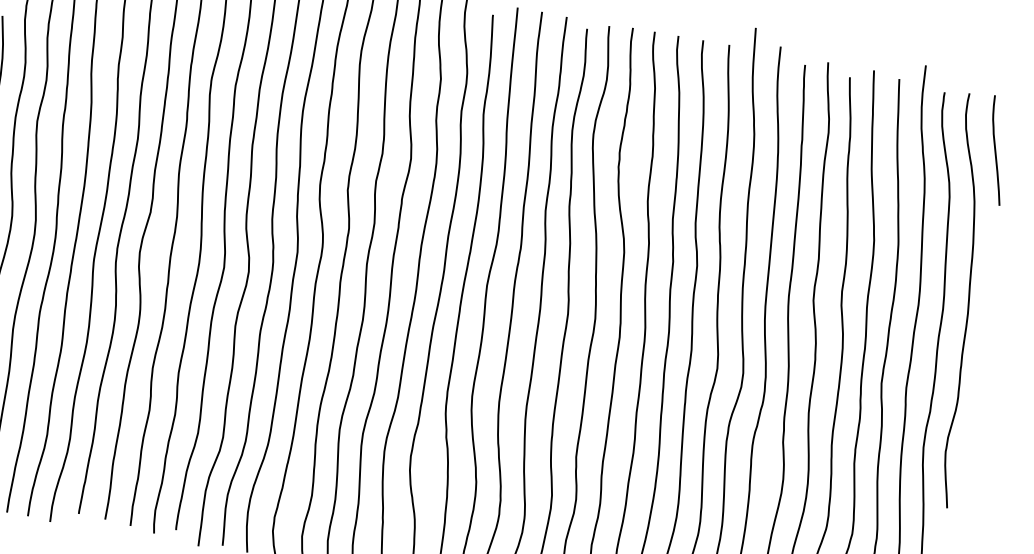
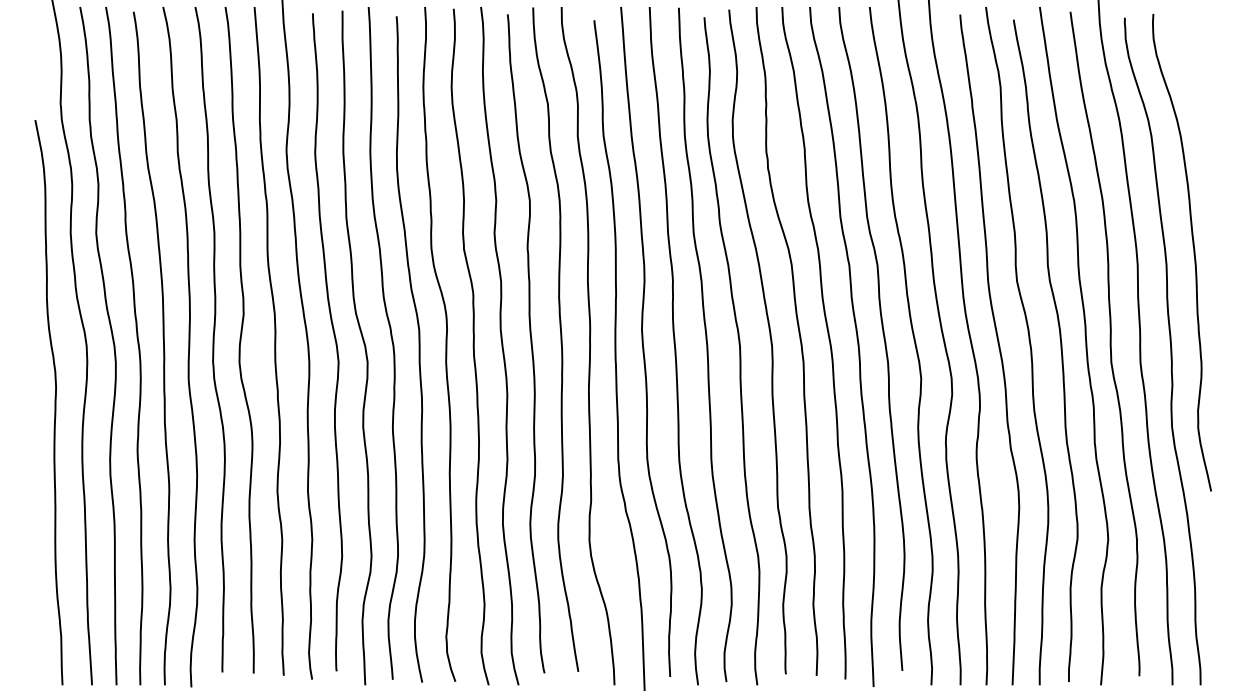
curve: (996, 151) -> (1195, 74), removed

